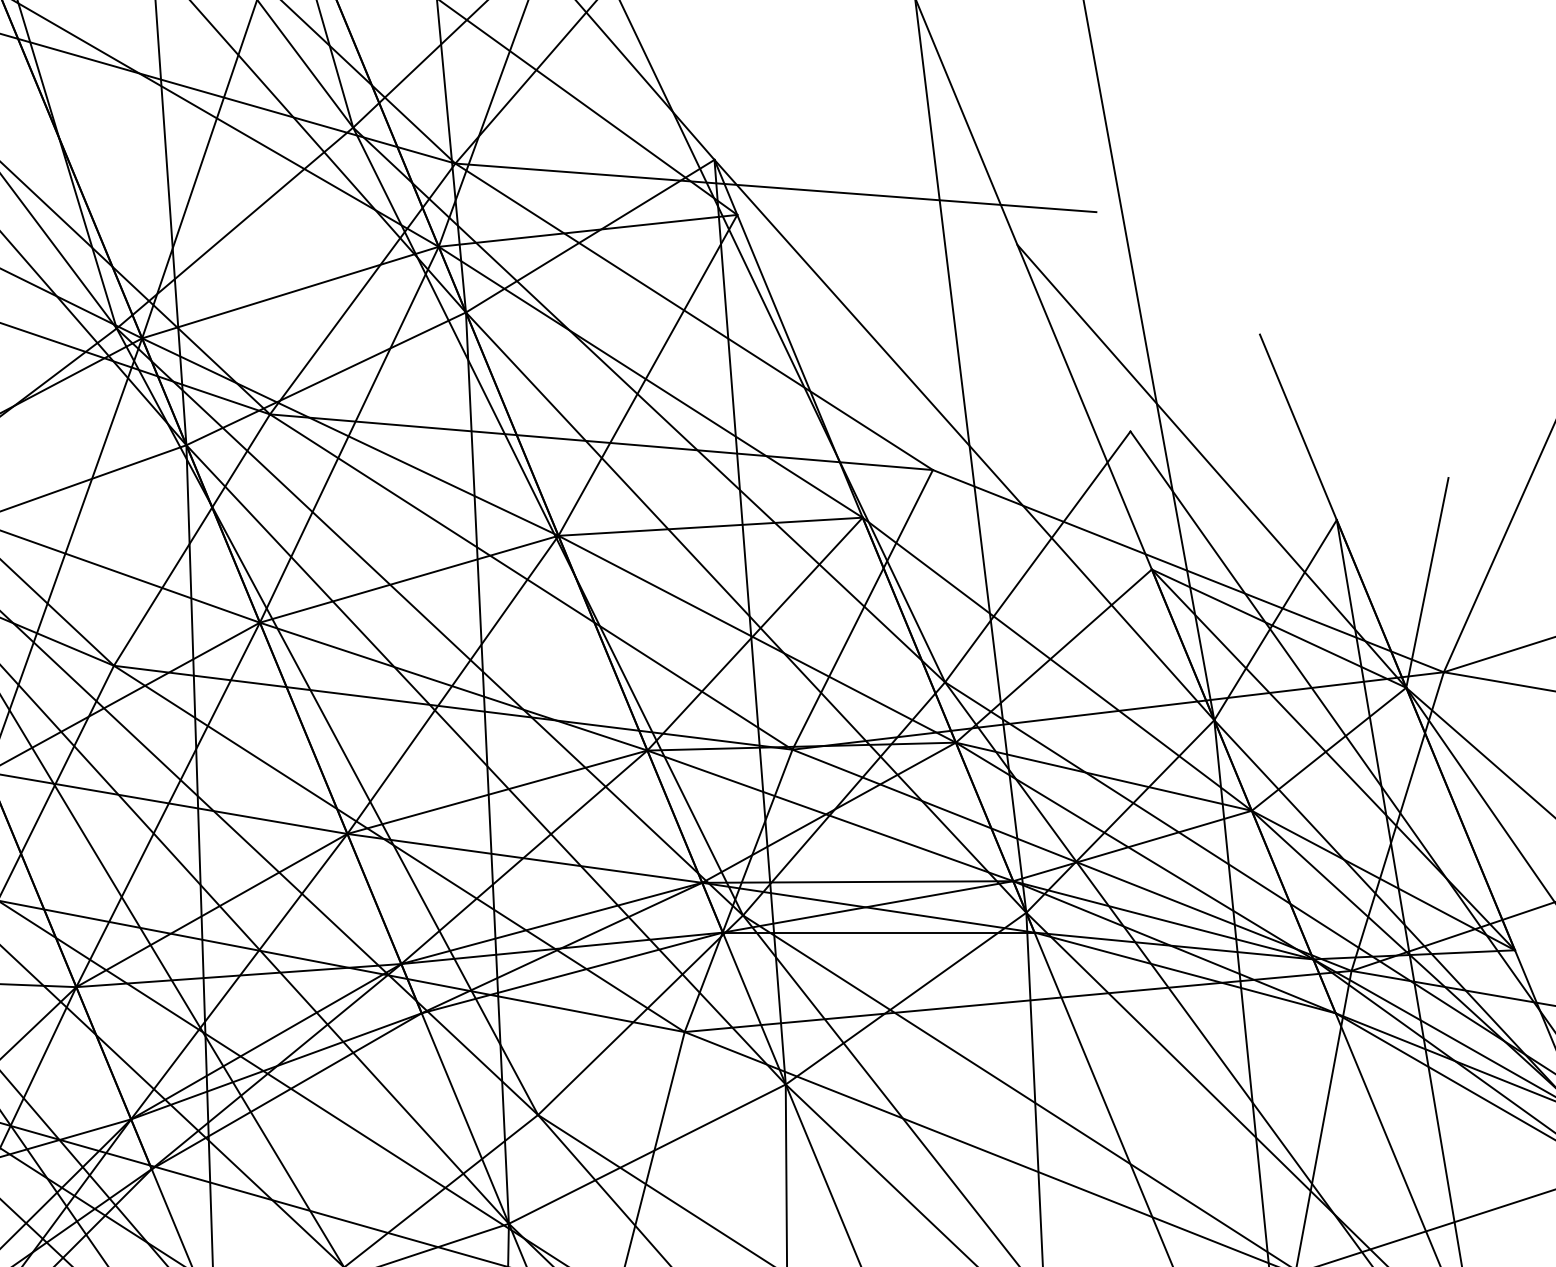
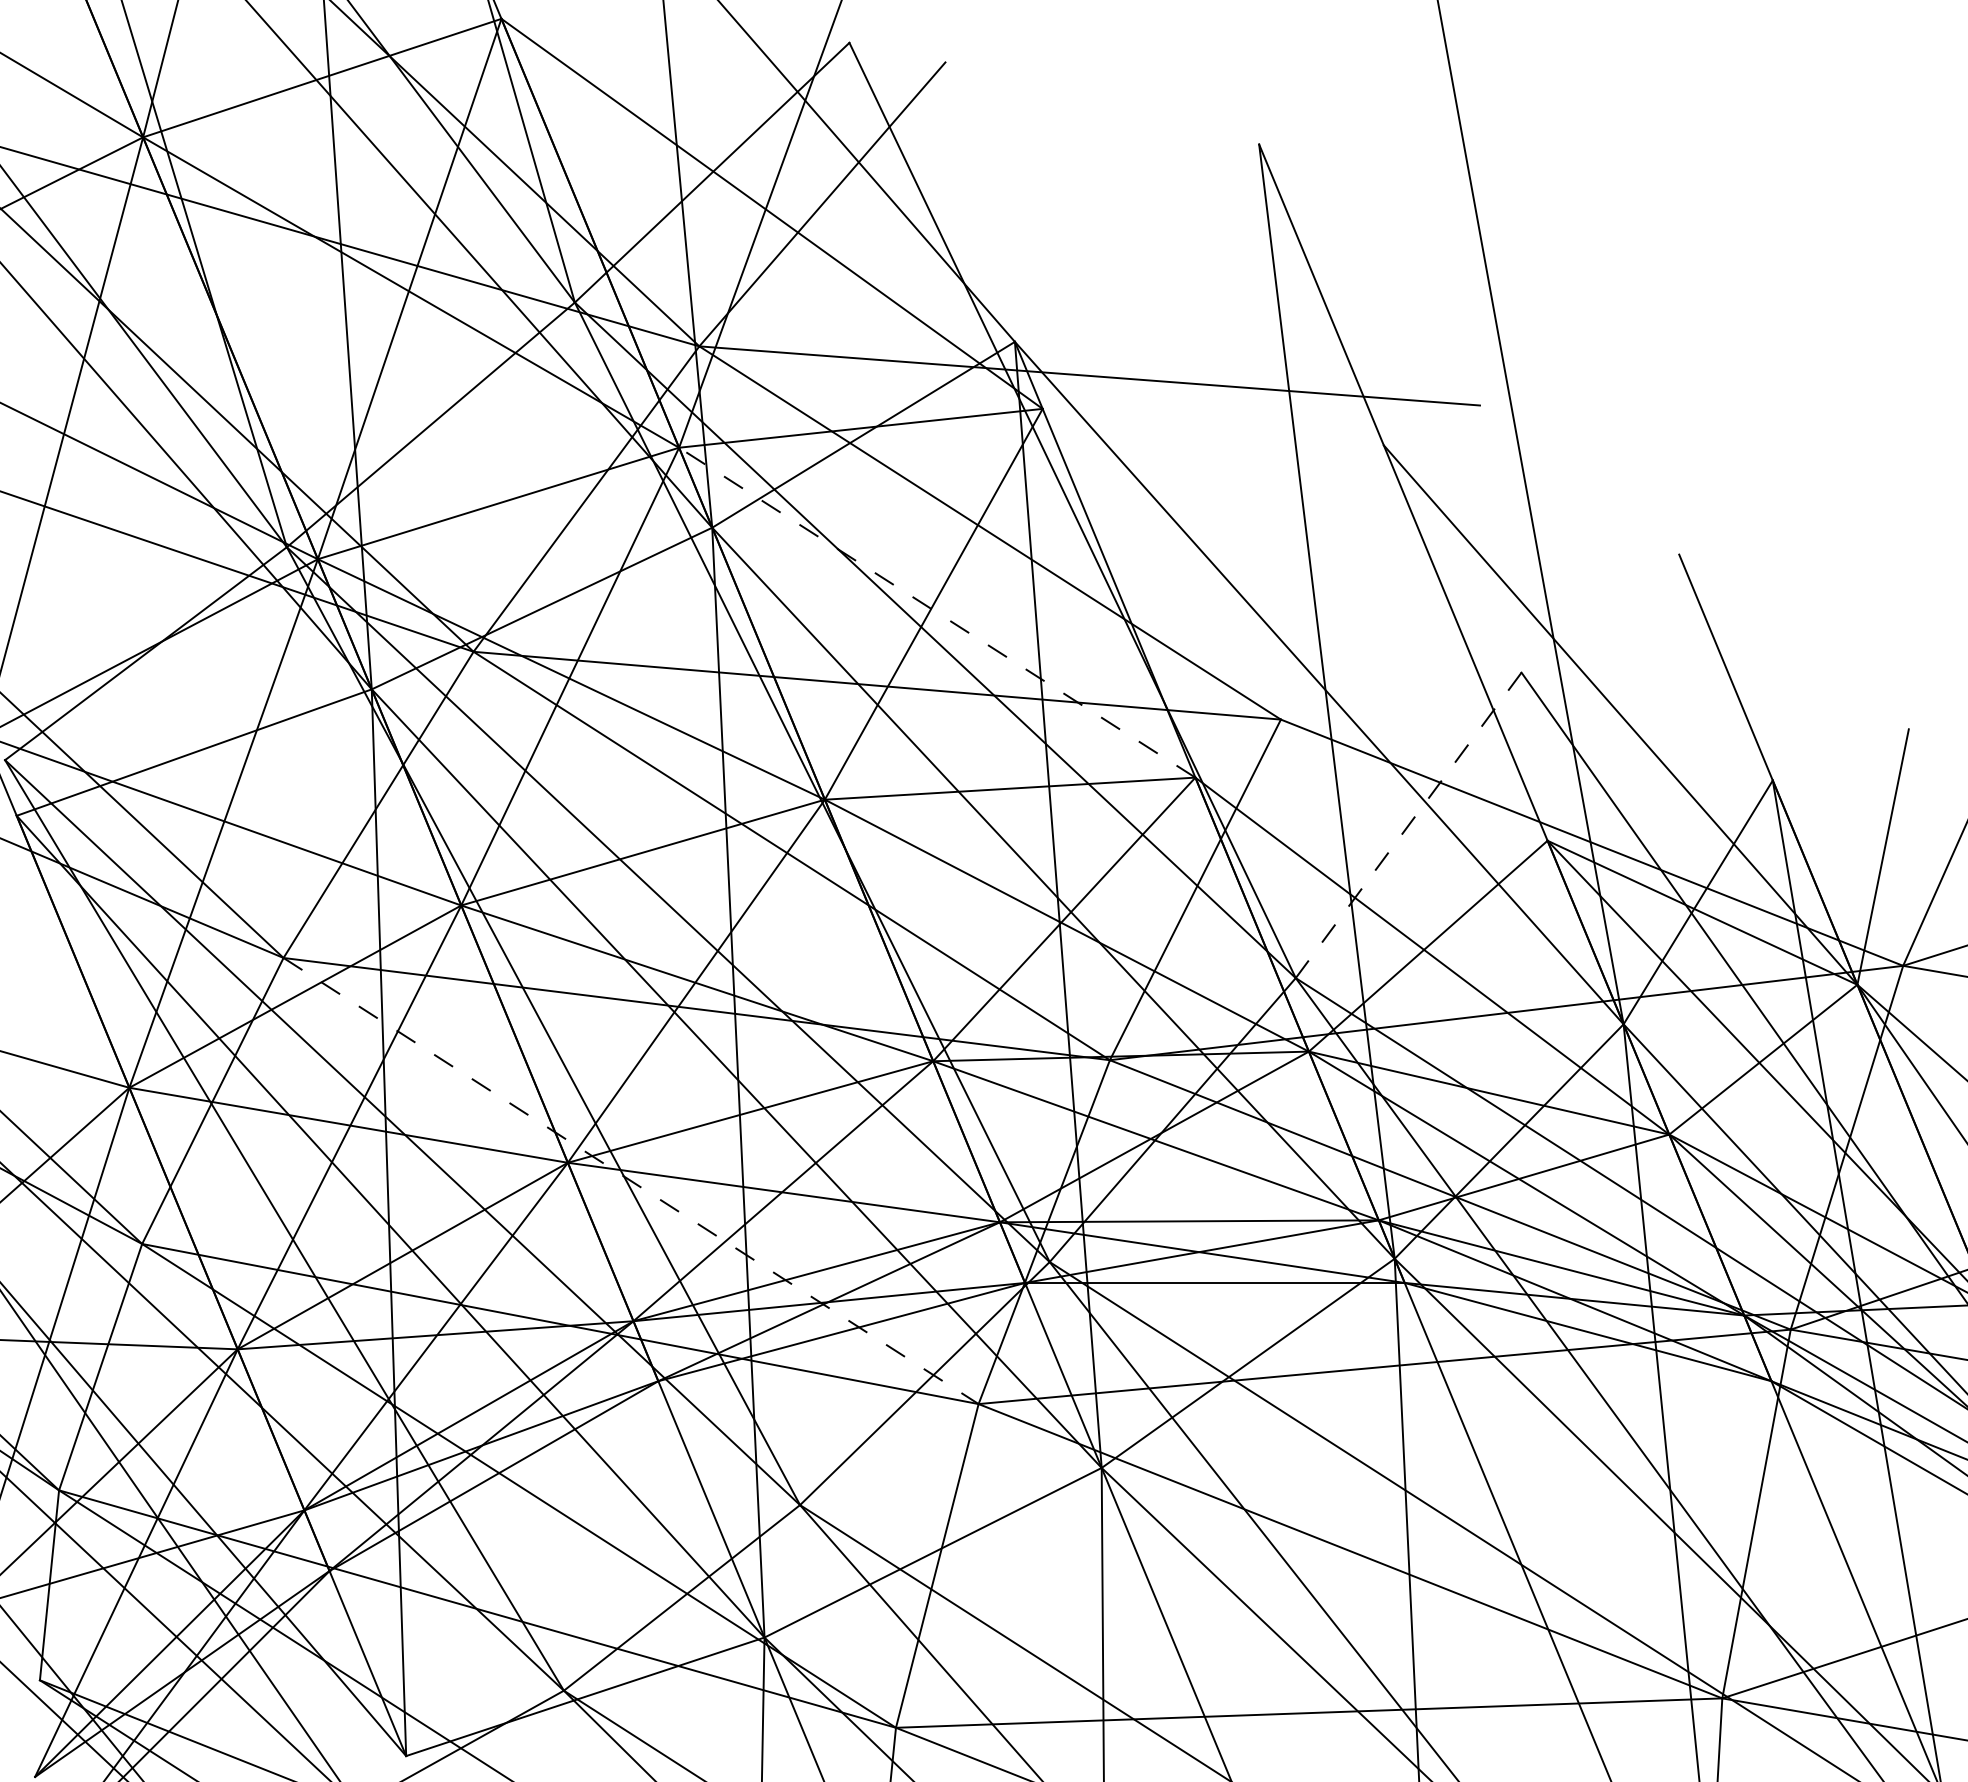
line: (650, 382) -> (936, 612), solid -> dashed
line: (1037, 557) -> (1408, 825), solid -> dashed
line: (399, 849) -> (631, 1181), solid -> dashed

